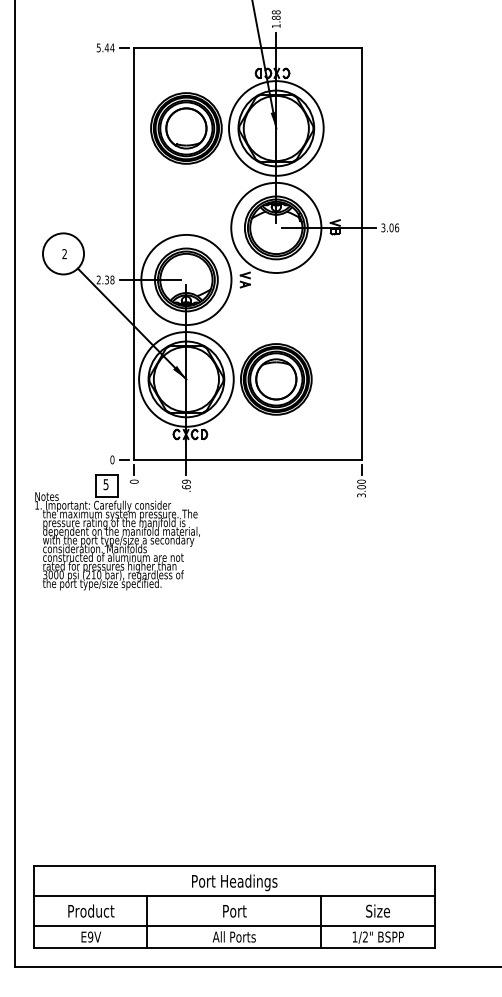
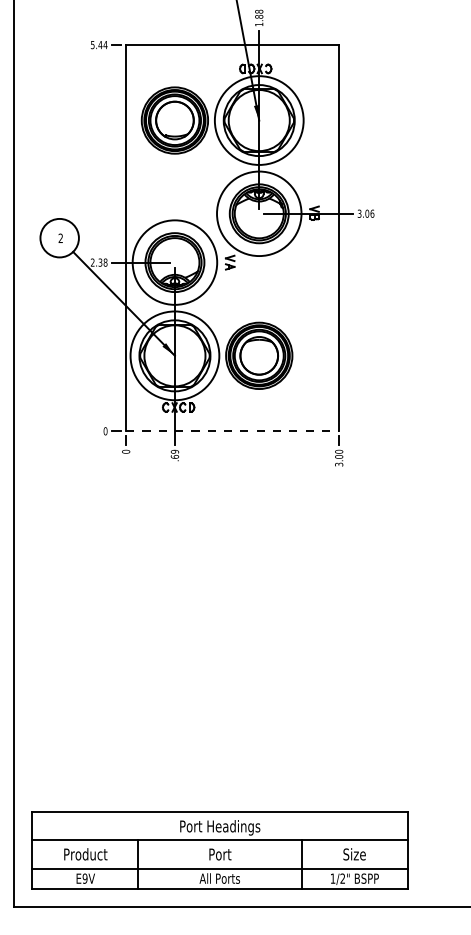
line: (247, 459) -> (232, 430), solid -> dashed
part: (117, 532) -> (110, 499), removed

